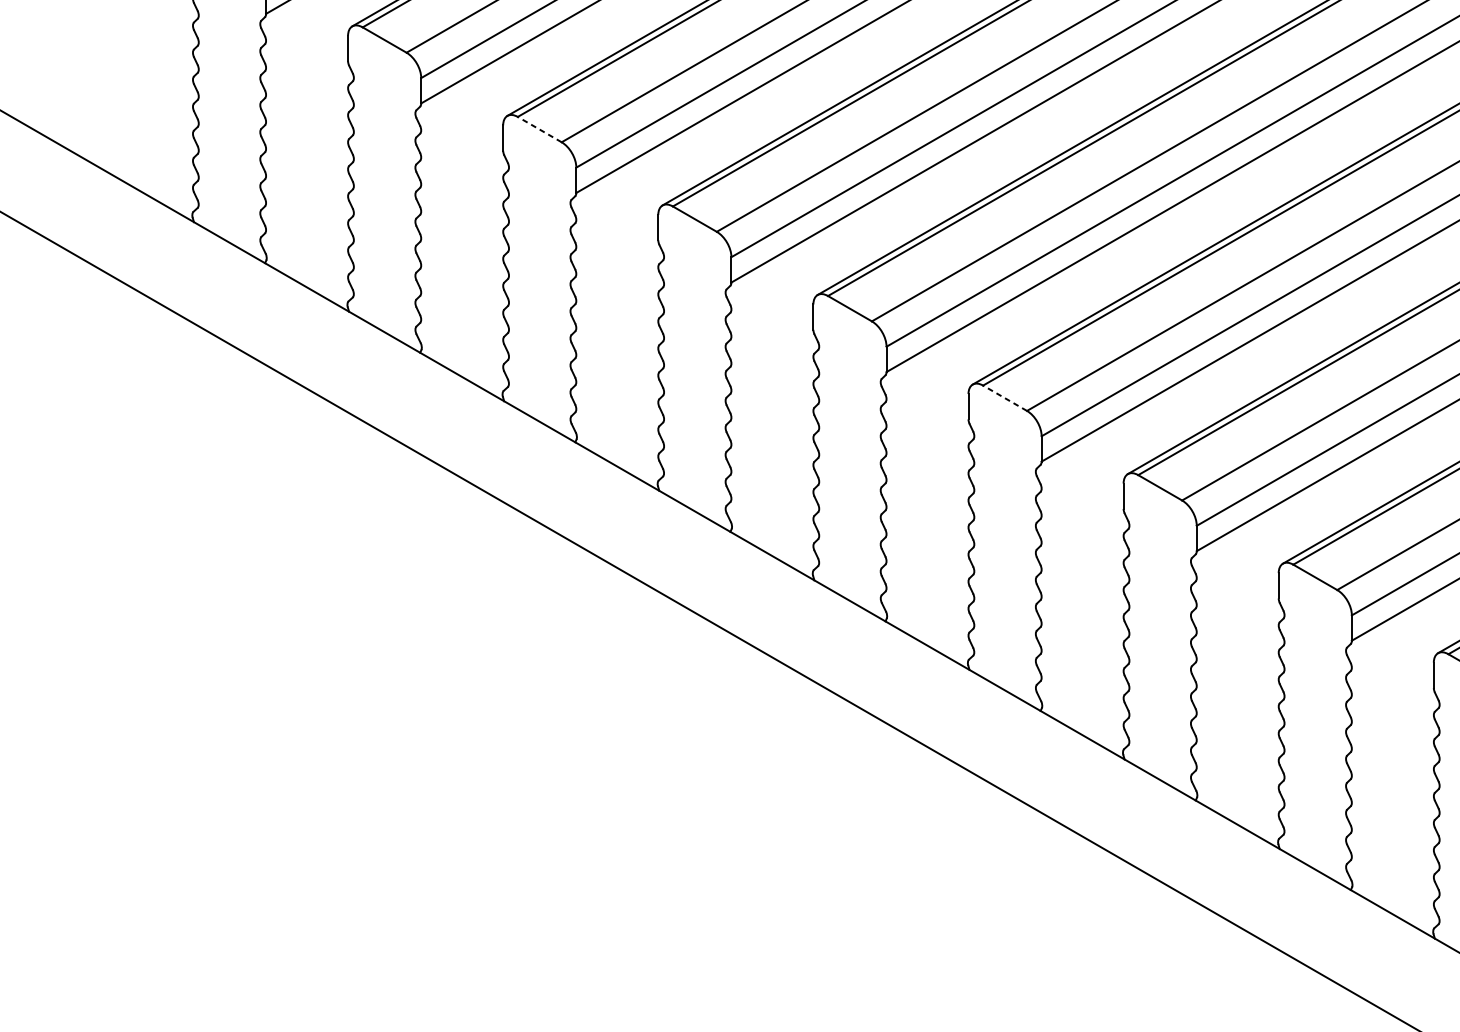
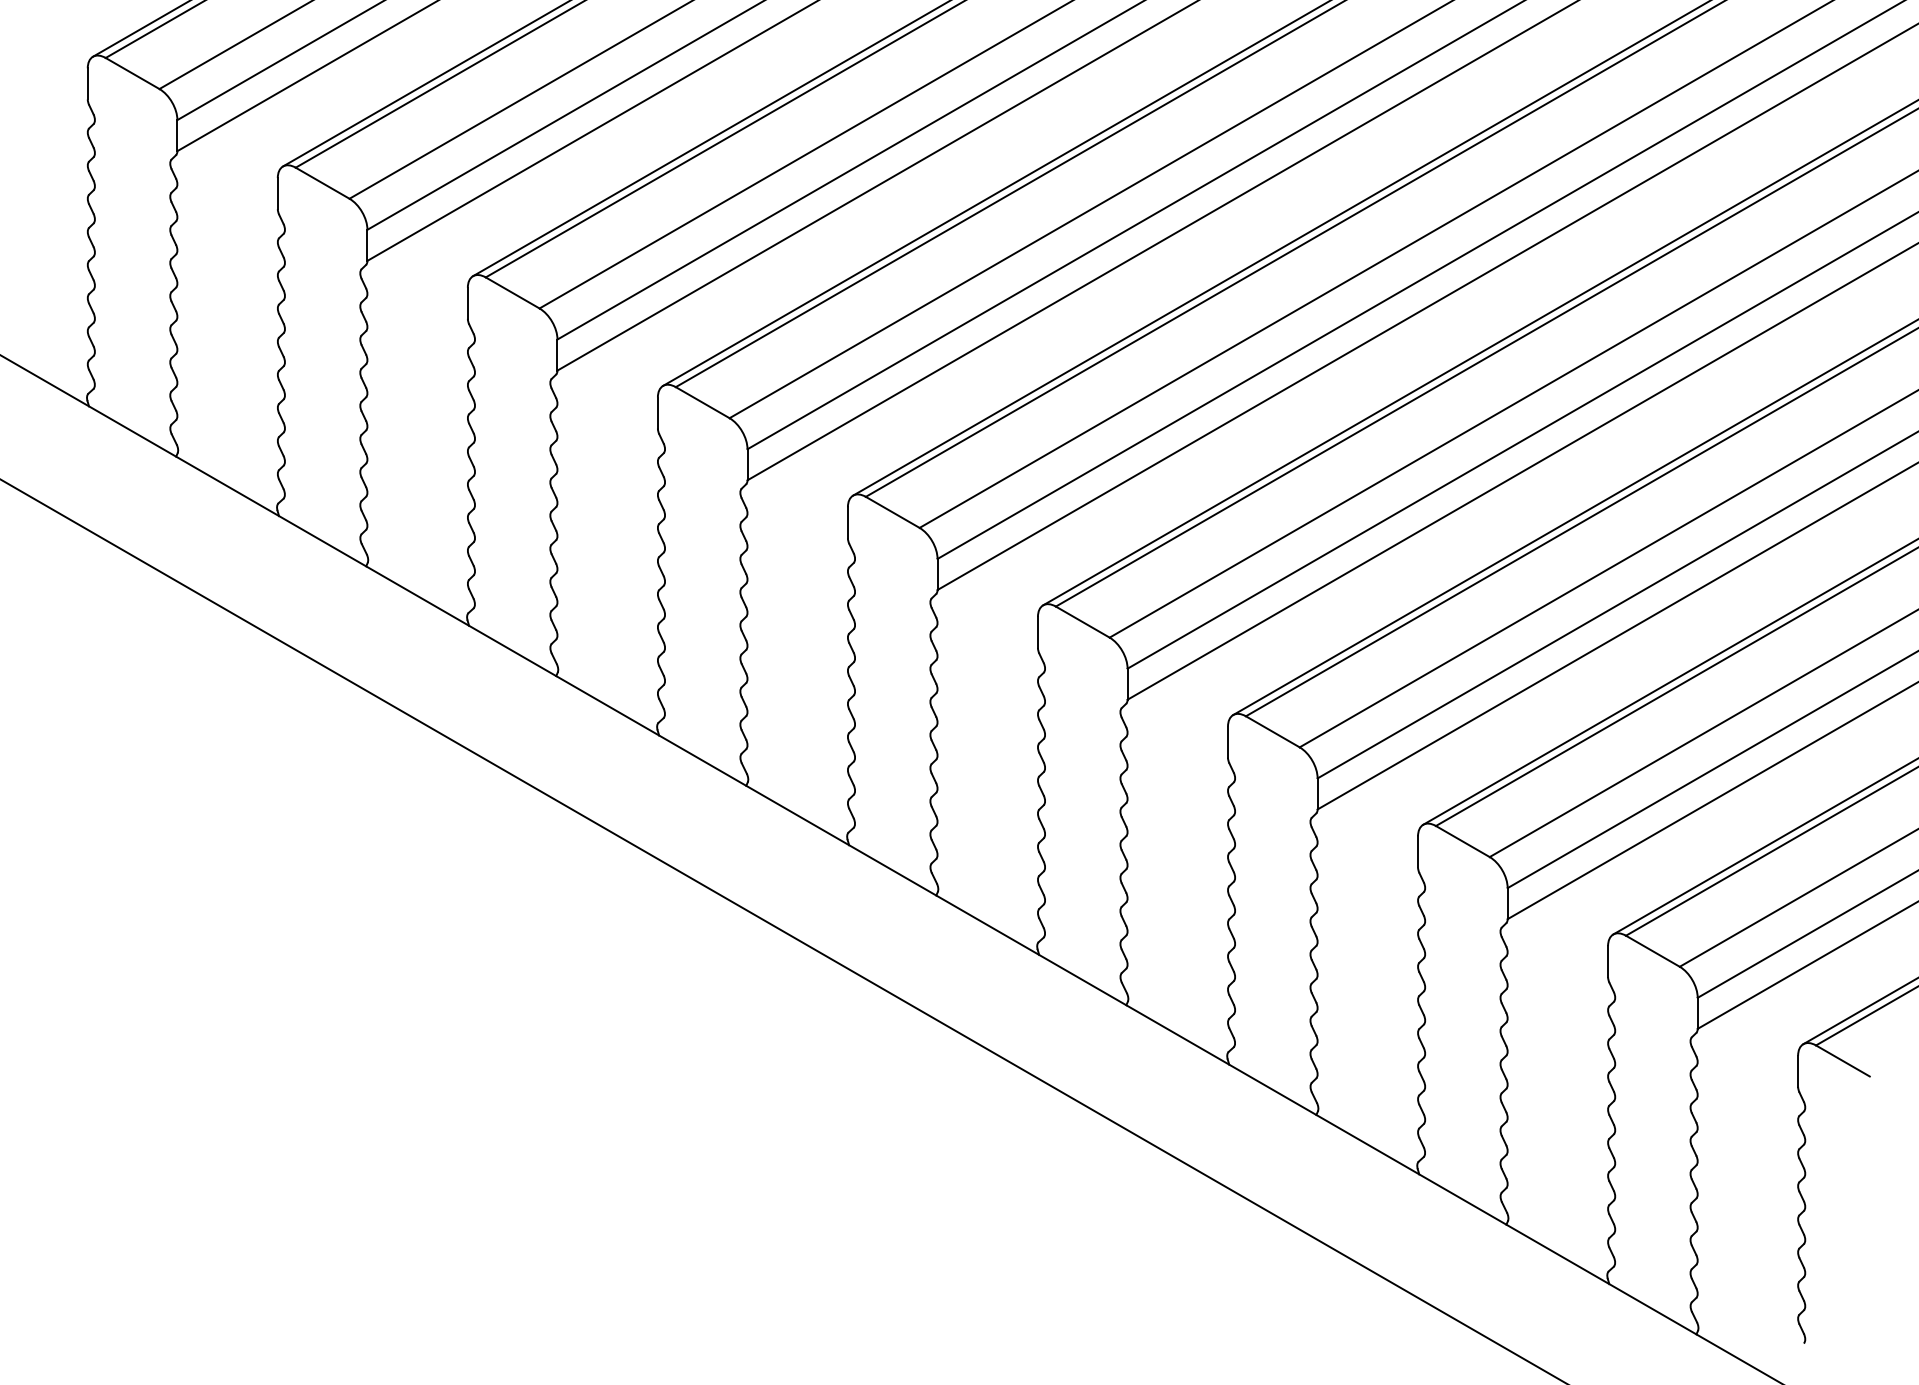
line: (539, 129) -> (512, 292), dashed -> solid
line: (1004, 397) -> (1082, 621), dashed -> solid

